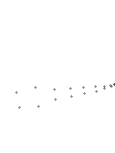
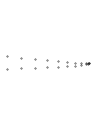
part: (38, 96) -> (35, 63), size x0.62

